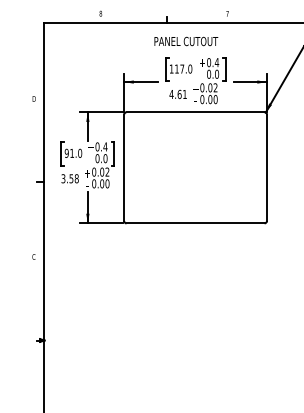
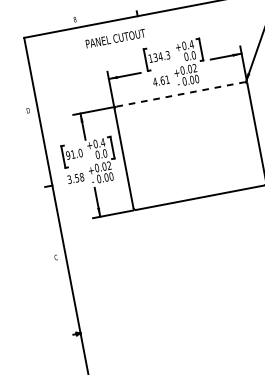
text: (186, 41) -> (115, 38), moved
text: (183, 68) -> (161, 55), 117.0 -> 134.3
line: (195, 112) -> (180, 94), solid -> dashed

